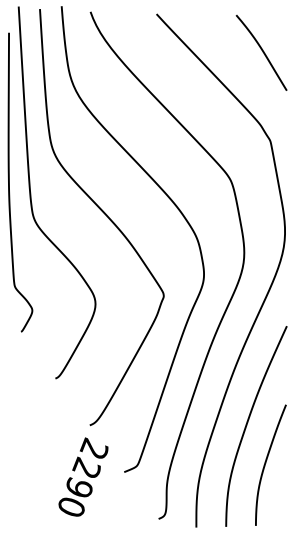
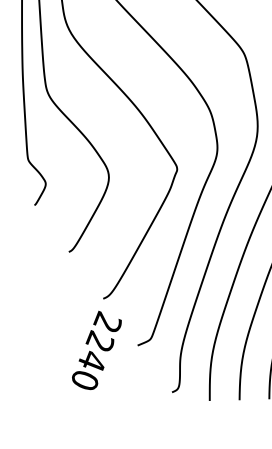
text: (78, 487) -> (91, 360), 2290 -> 2240

